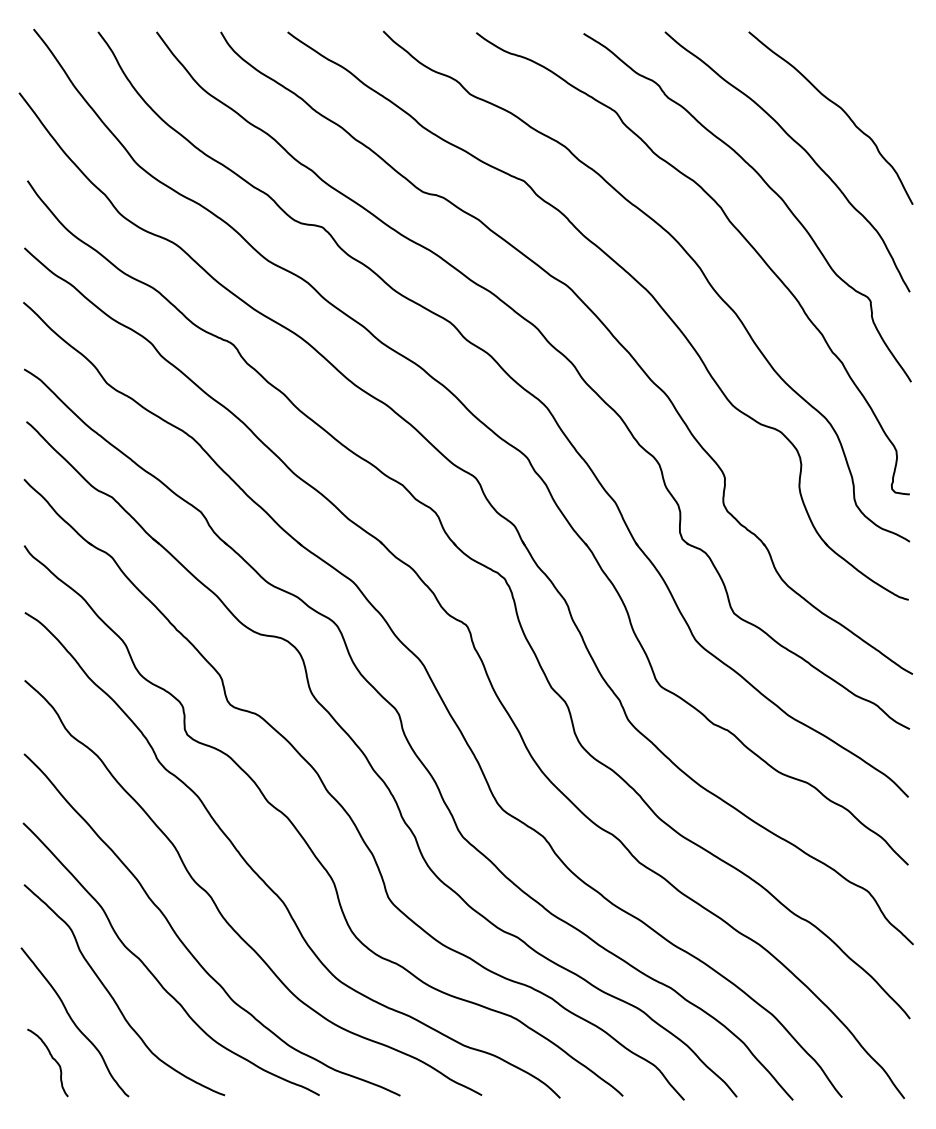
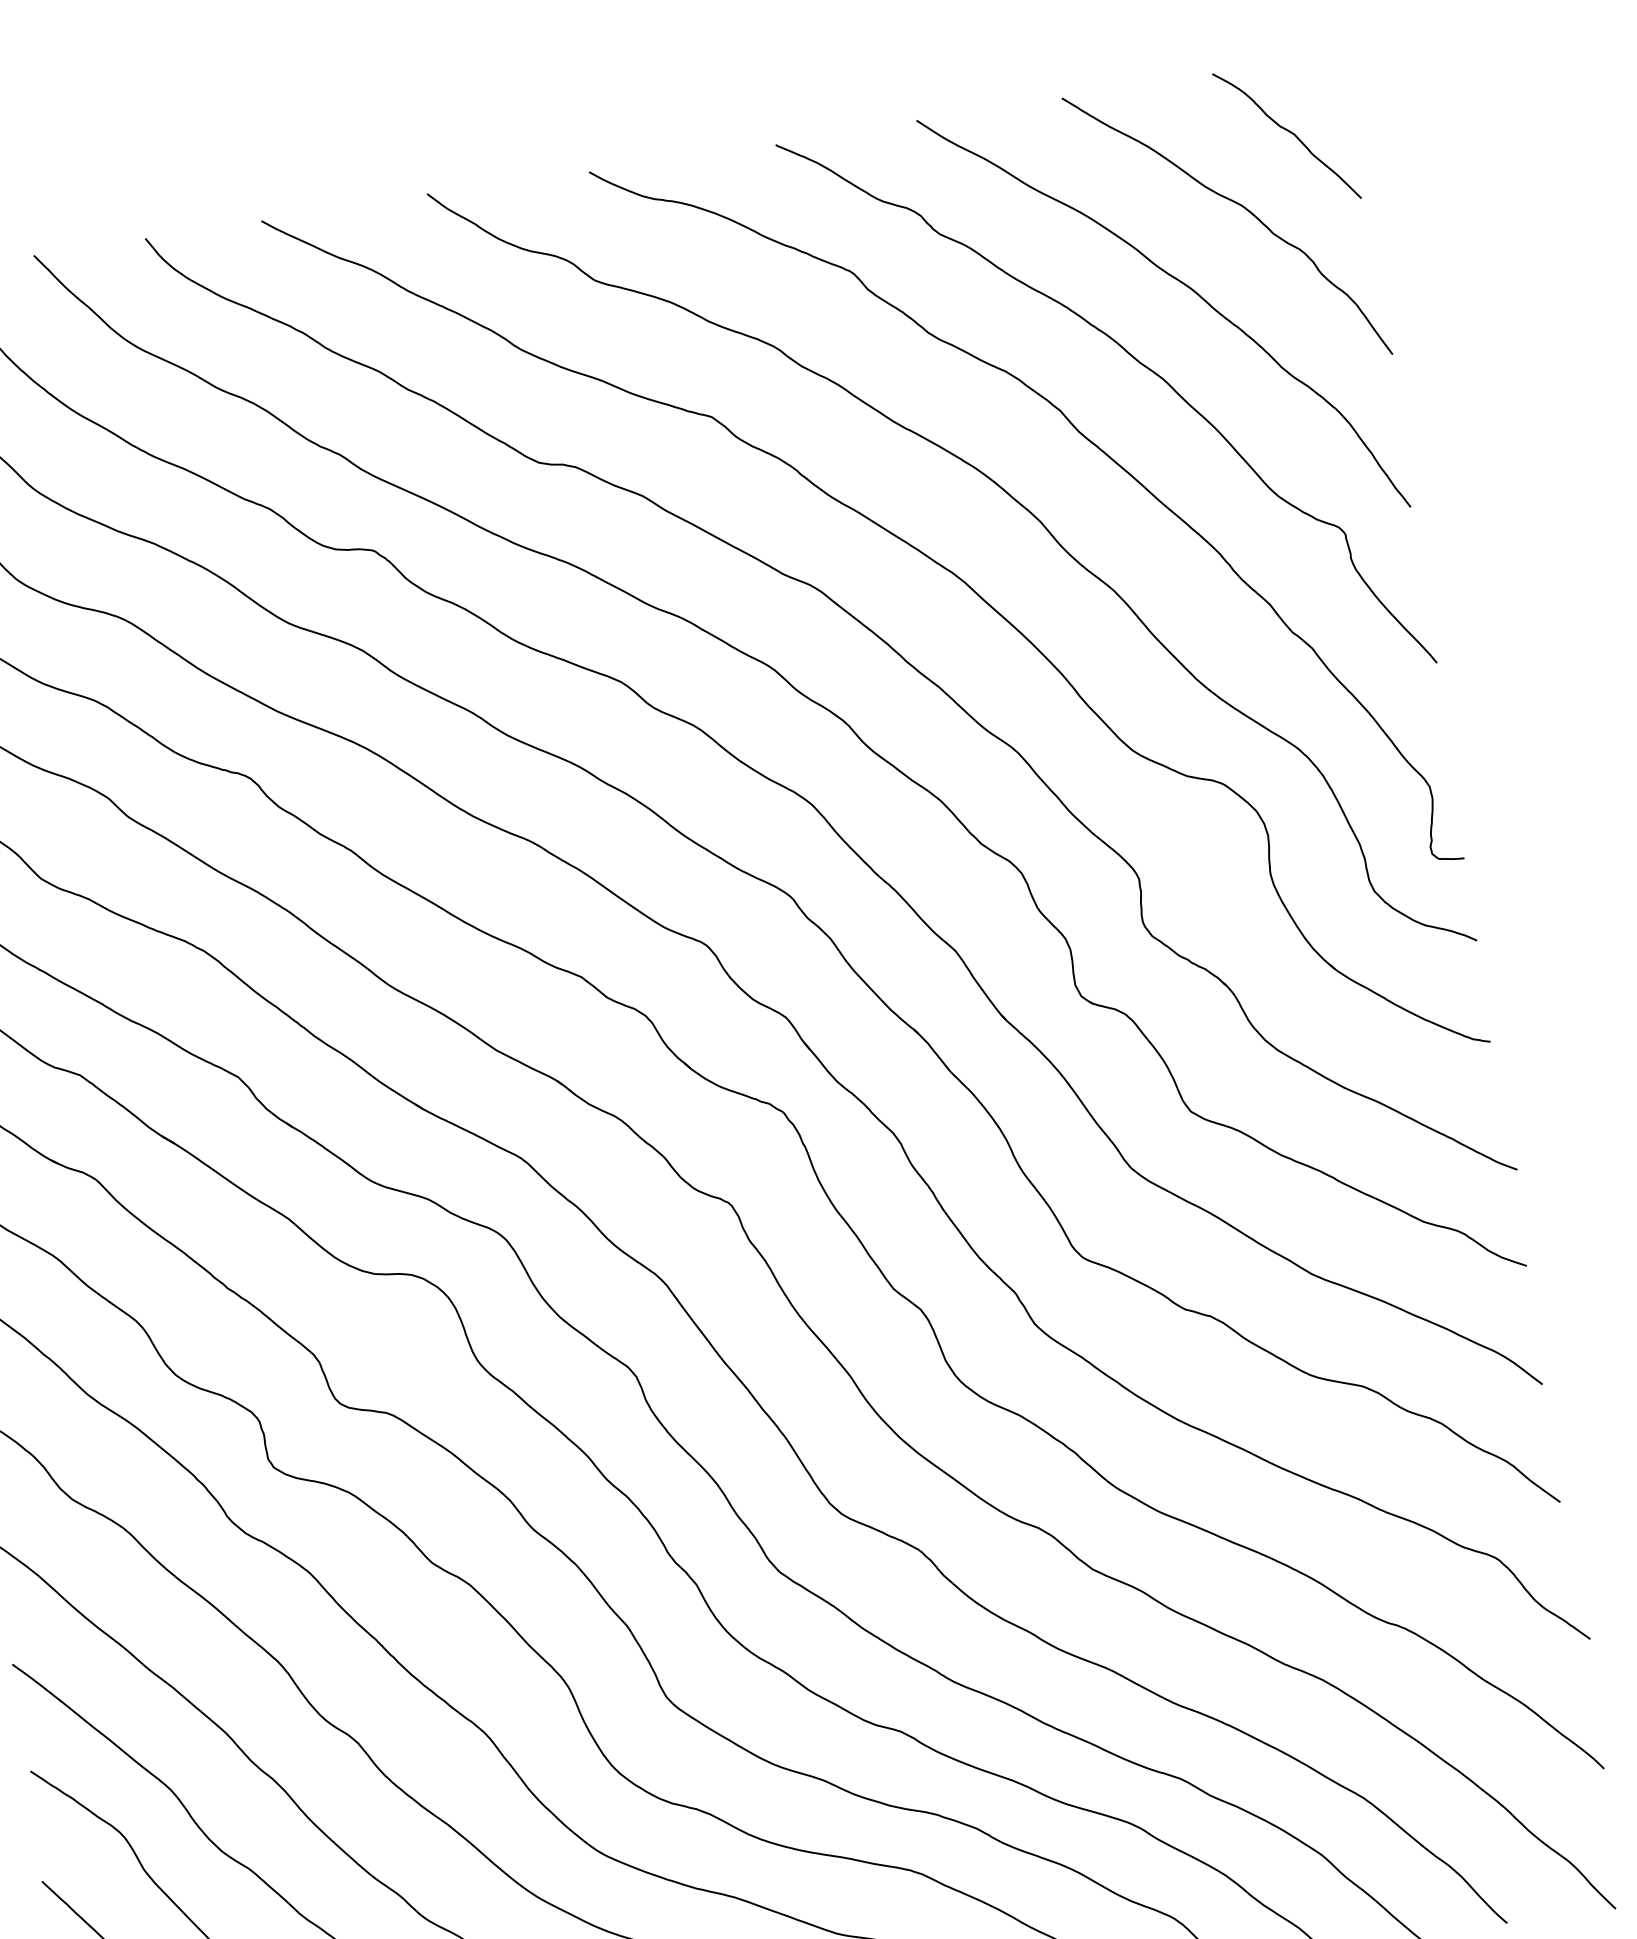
curve: (873, 71) -> (1288, 133), added

